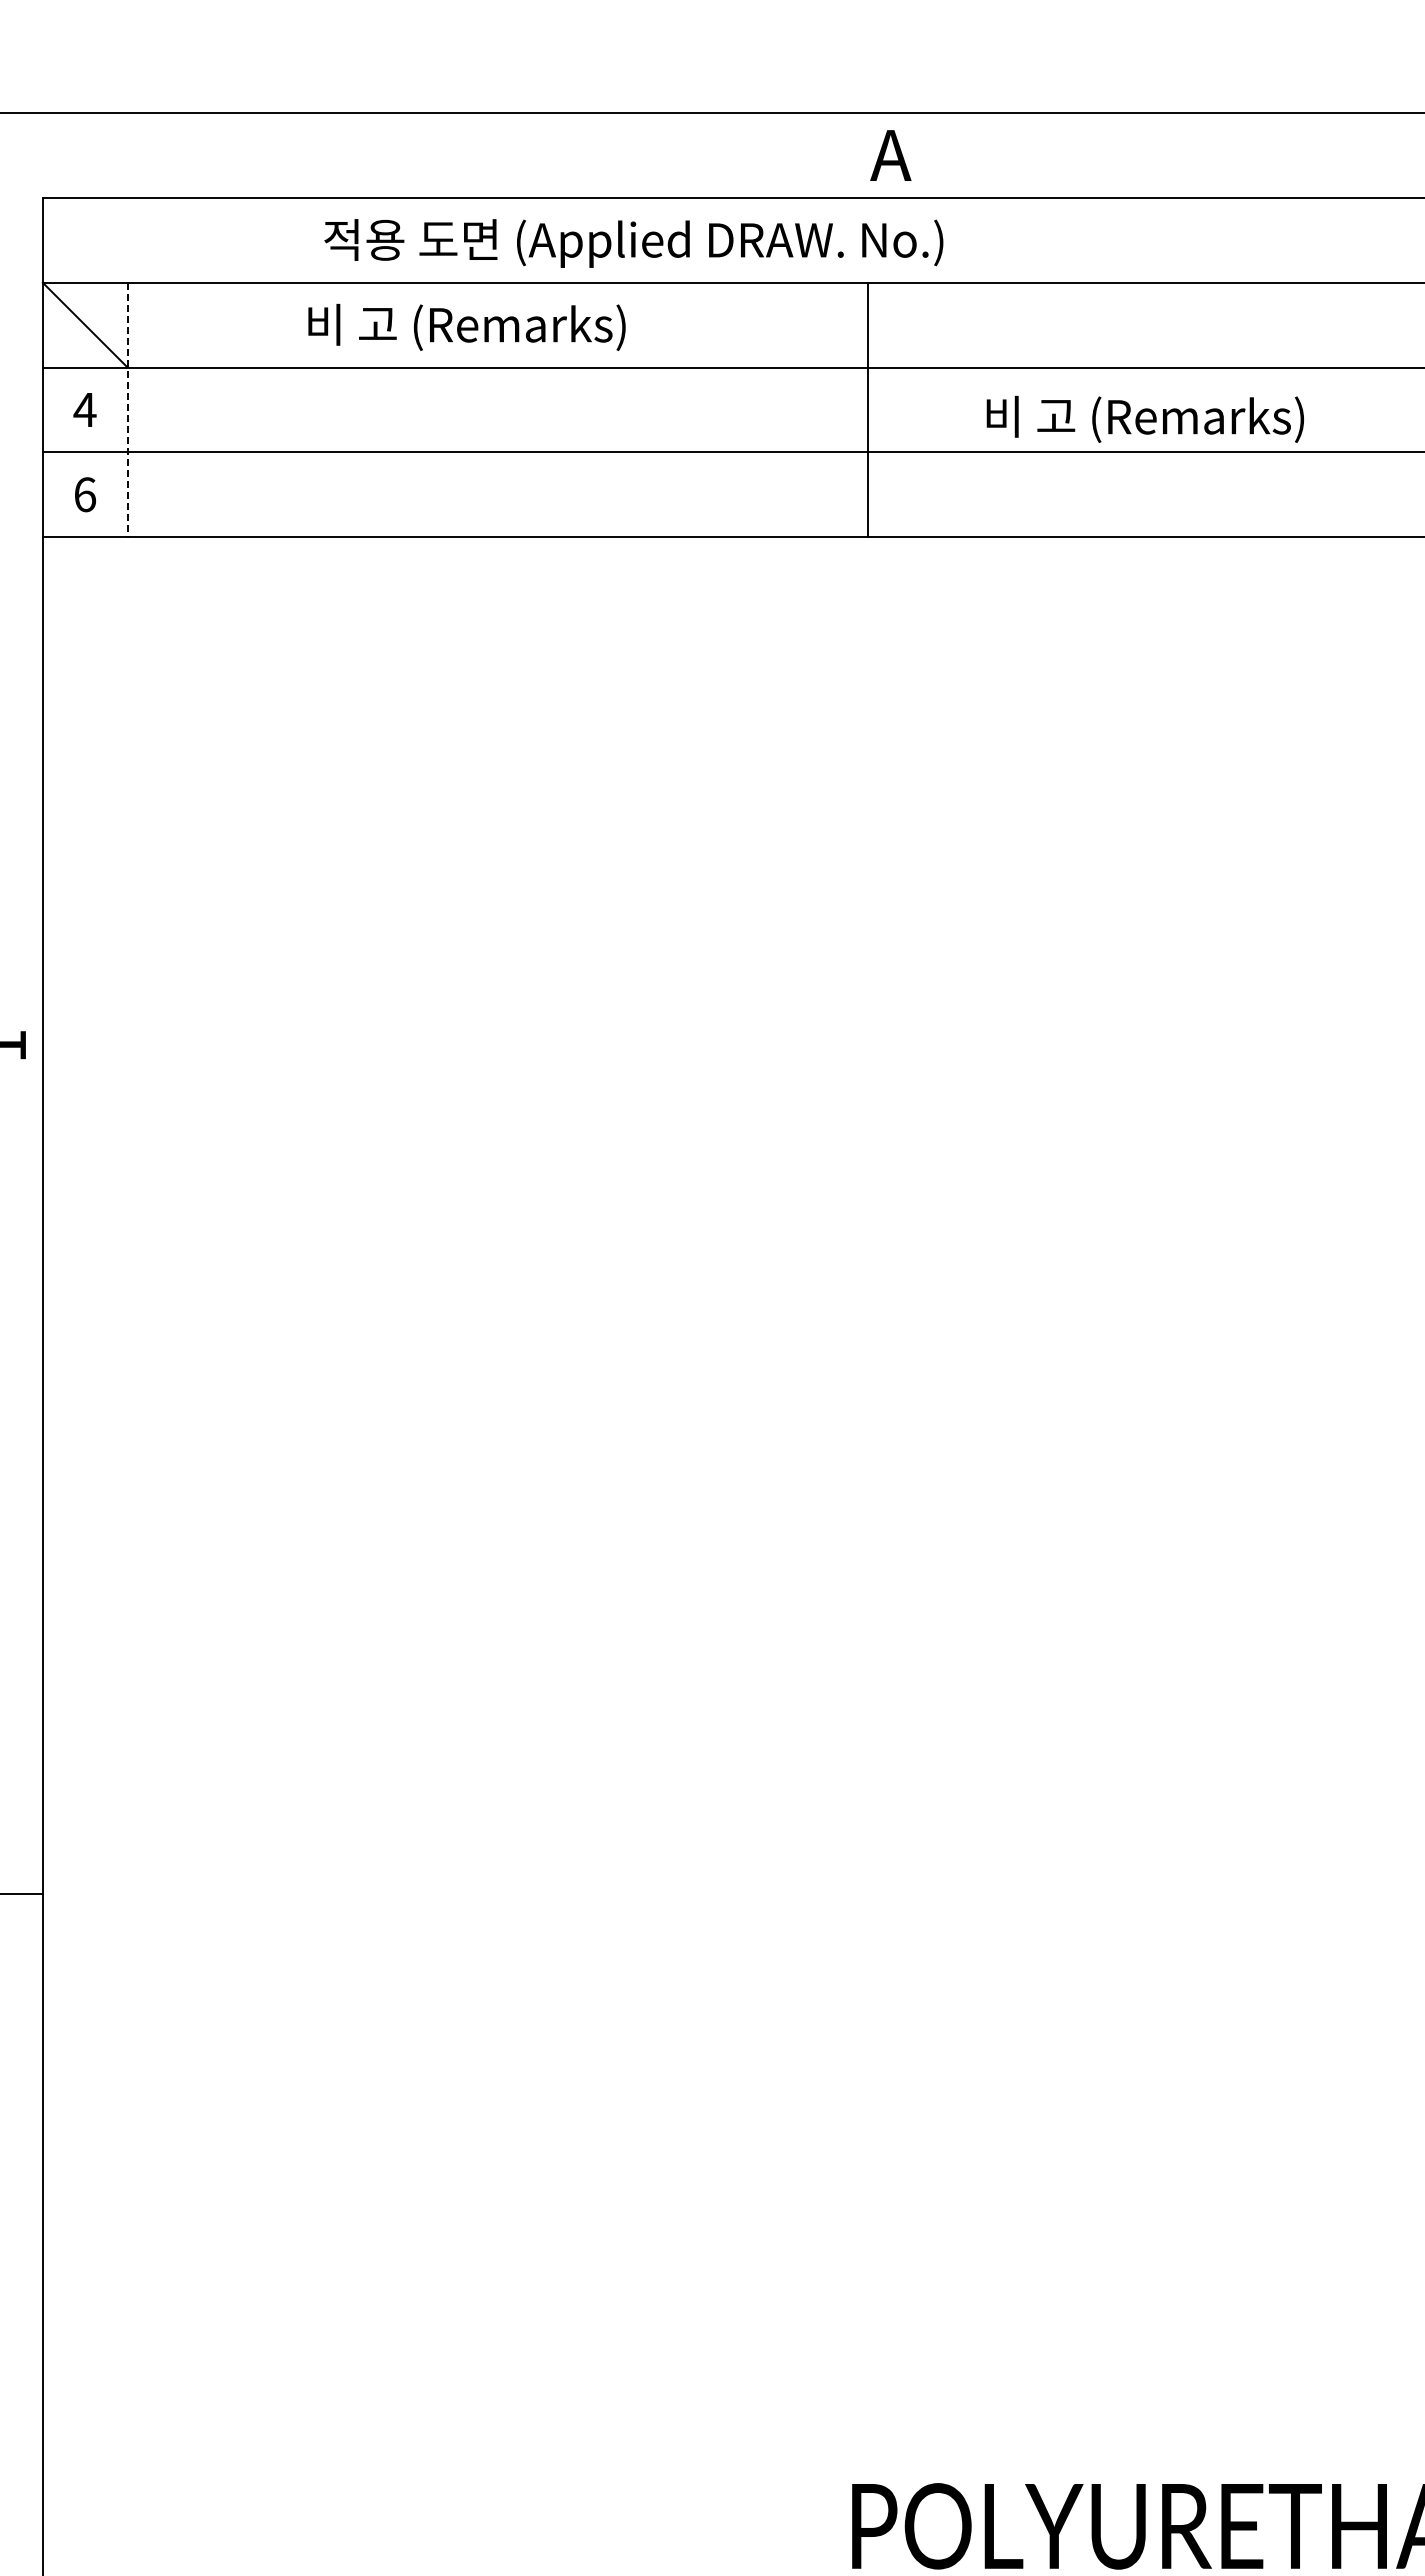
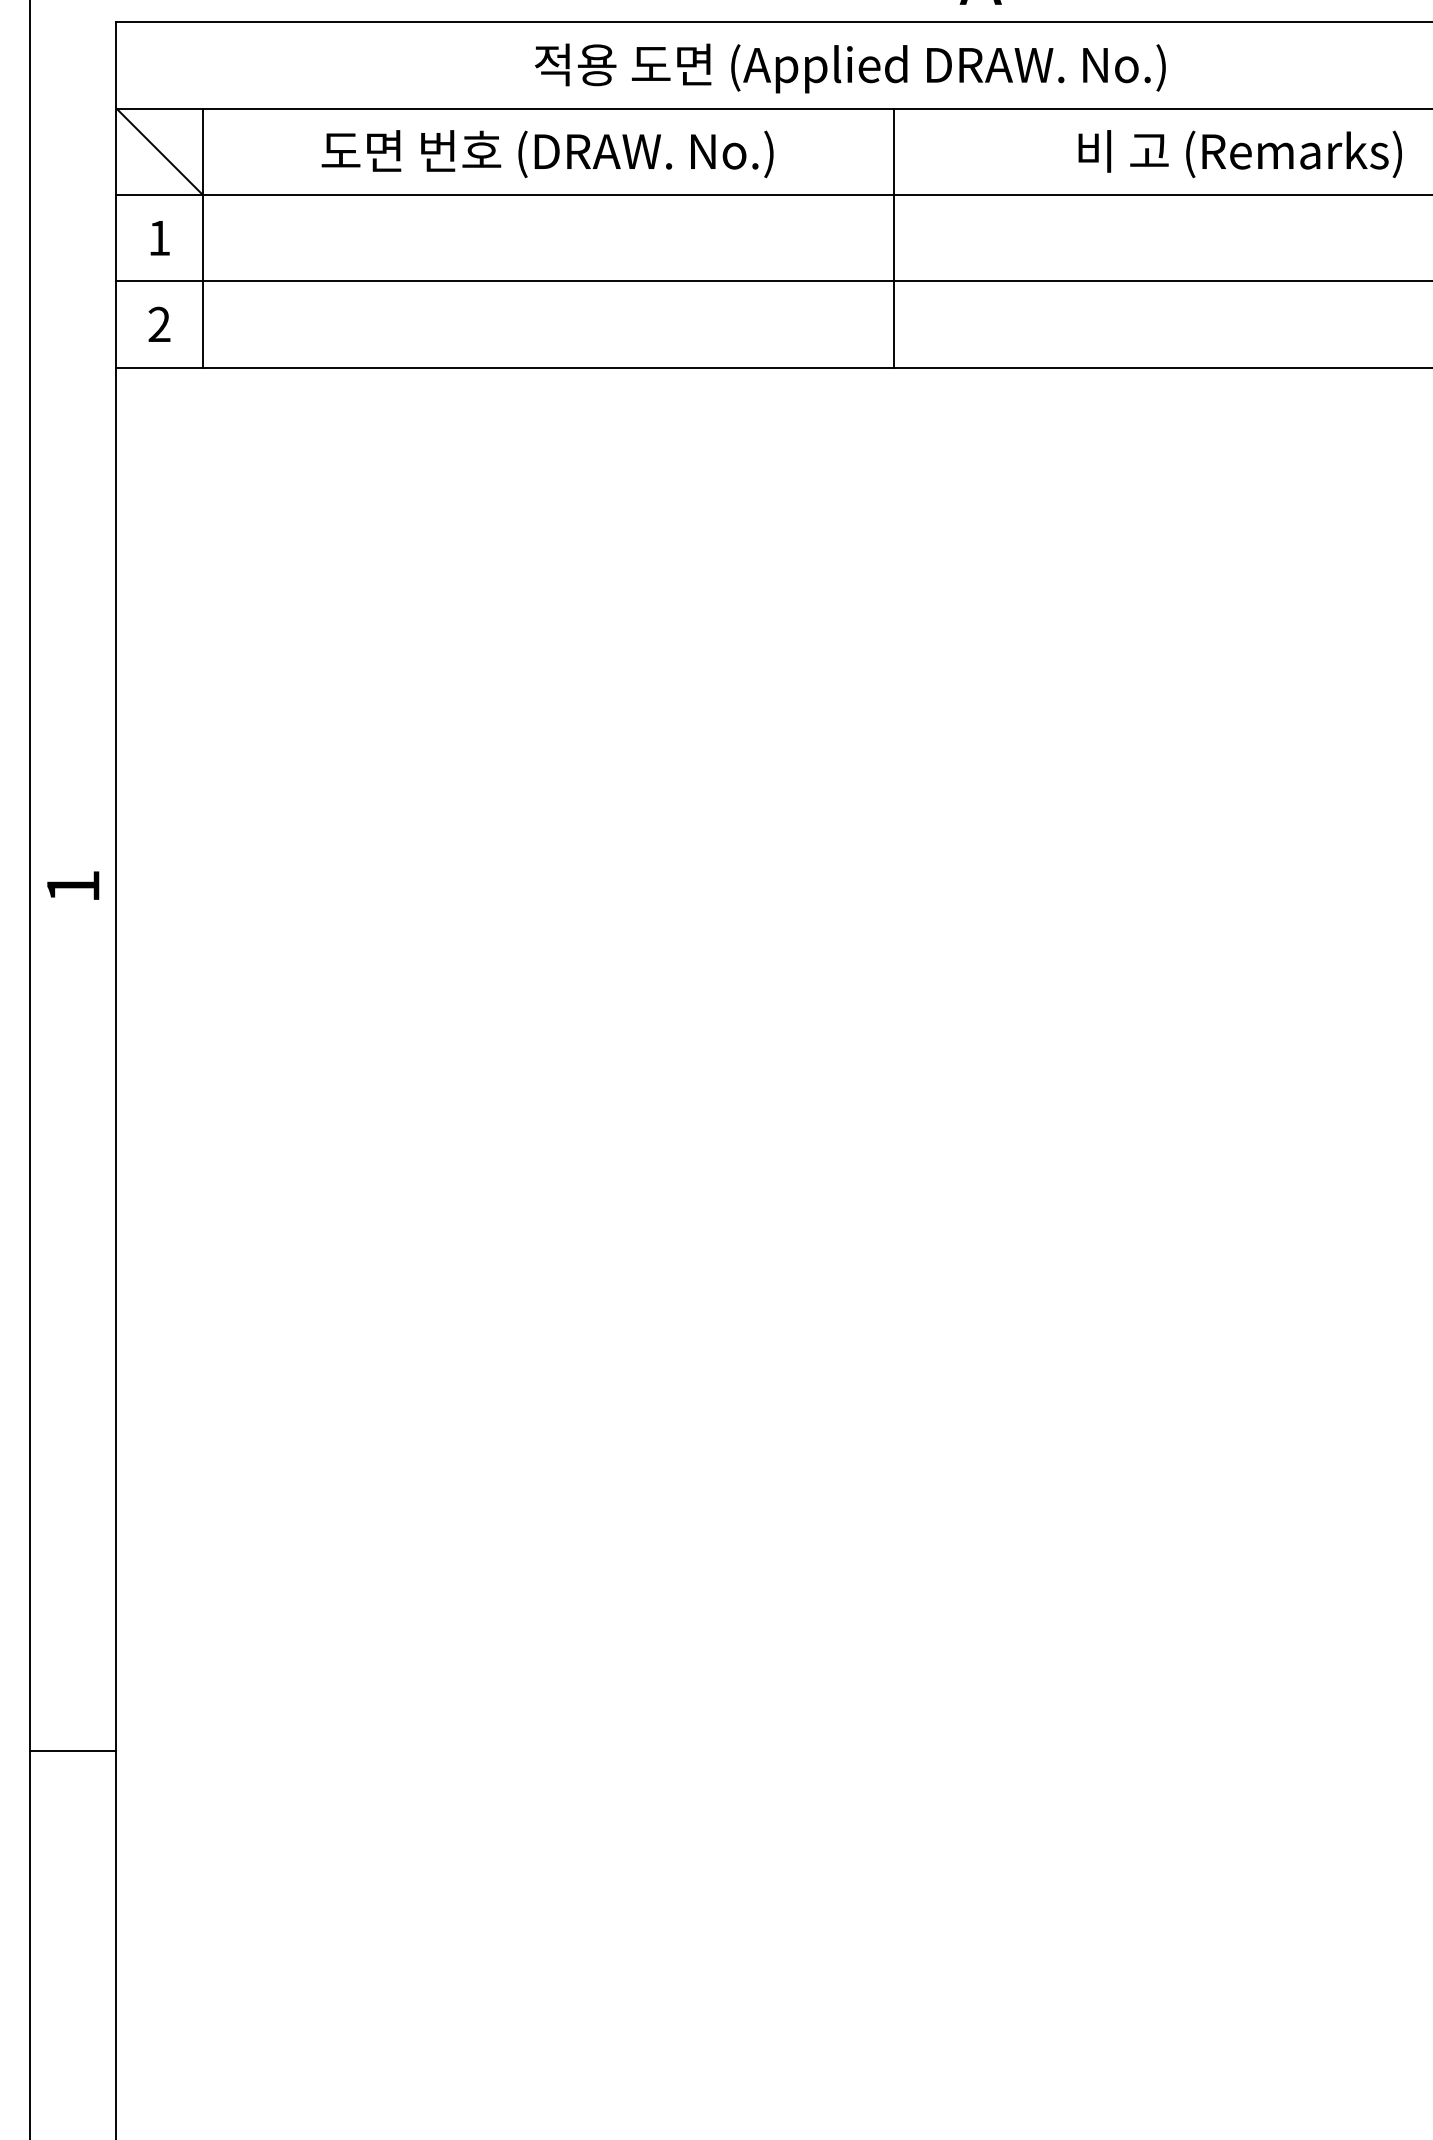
text: (633, 243) -> (850, 68), moved
text: (465, 326) -> (547, 153), 비 고 (Remarks) -> 도면 번호 (DRAW. No.)
text: (84, 409) -> (158, 237), 4 -> 1
line: (868, 409) -> (894, 237), moved
line: (127, 410) -> (202, 238), dashed -> solid
text: (1144, 418) -> (1239, 153), moved
text: (85, 494) -> (159, 324), 6 -> 2

